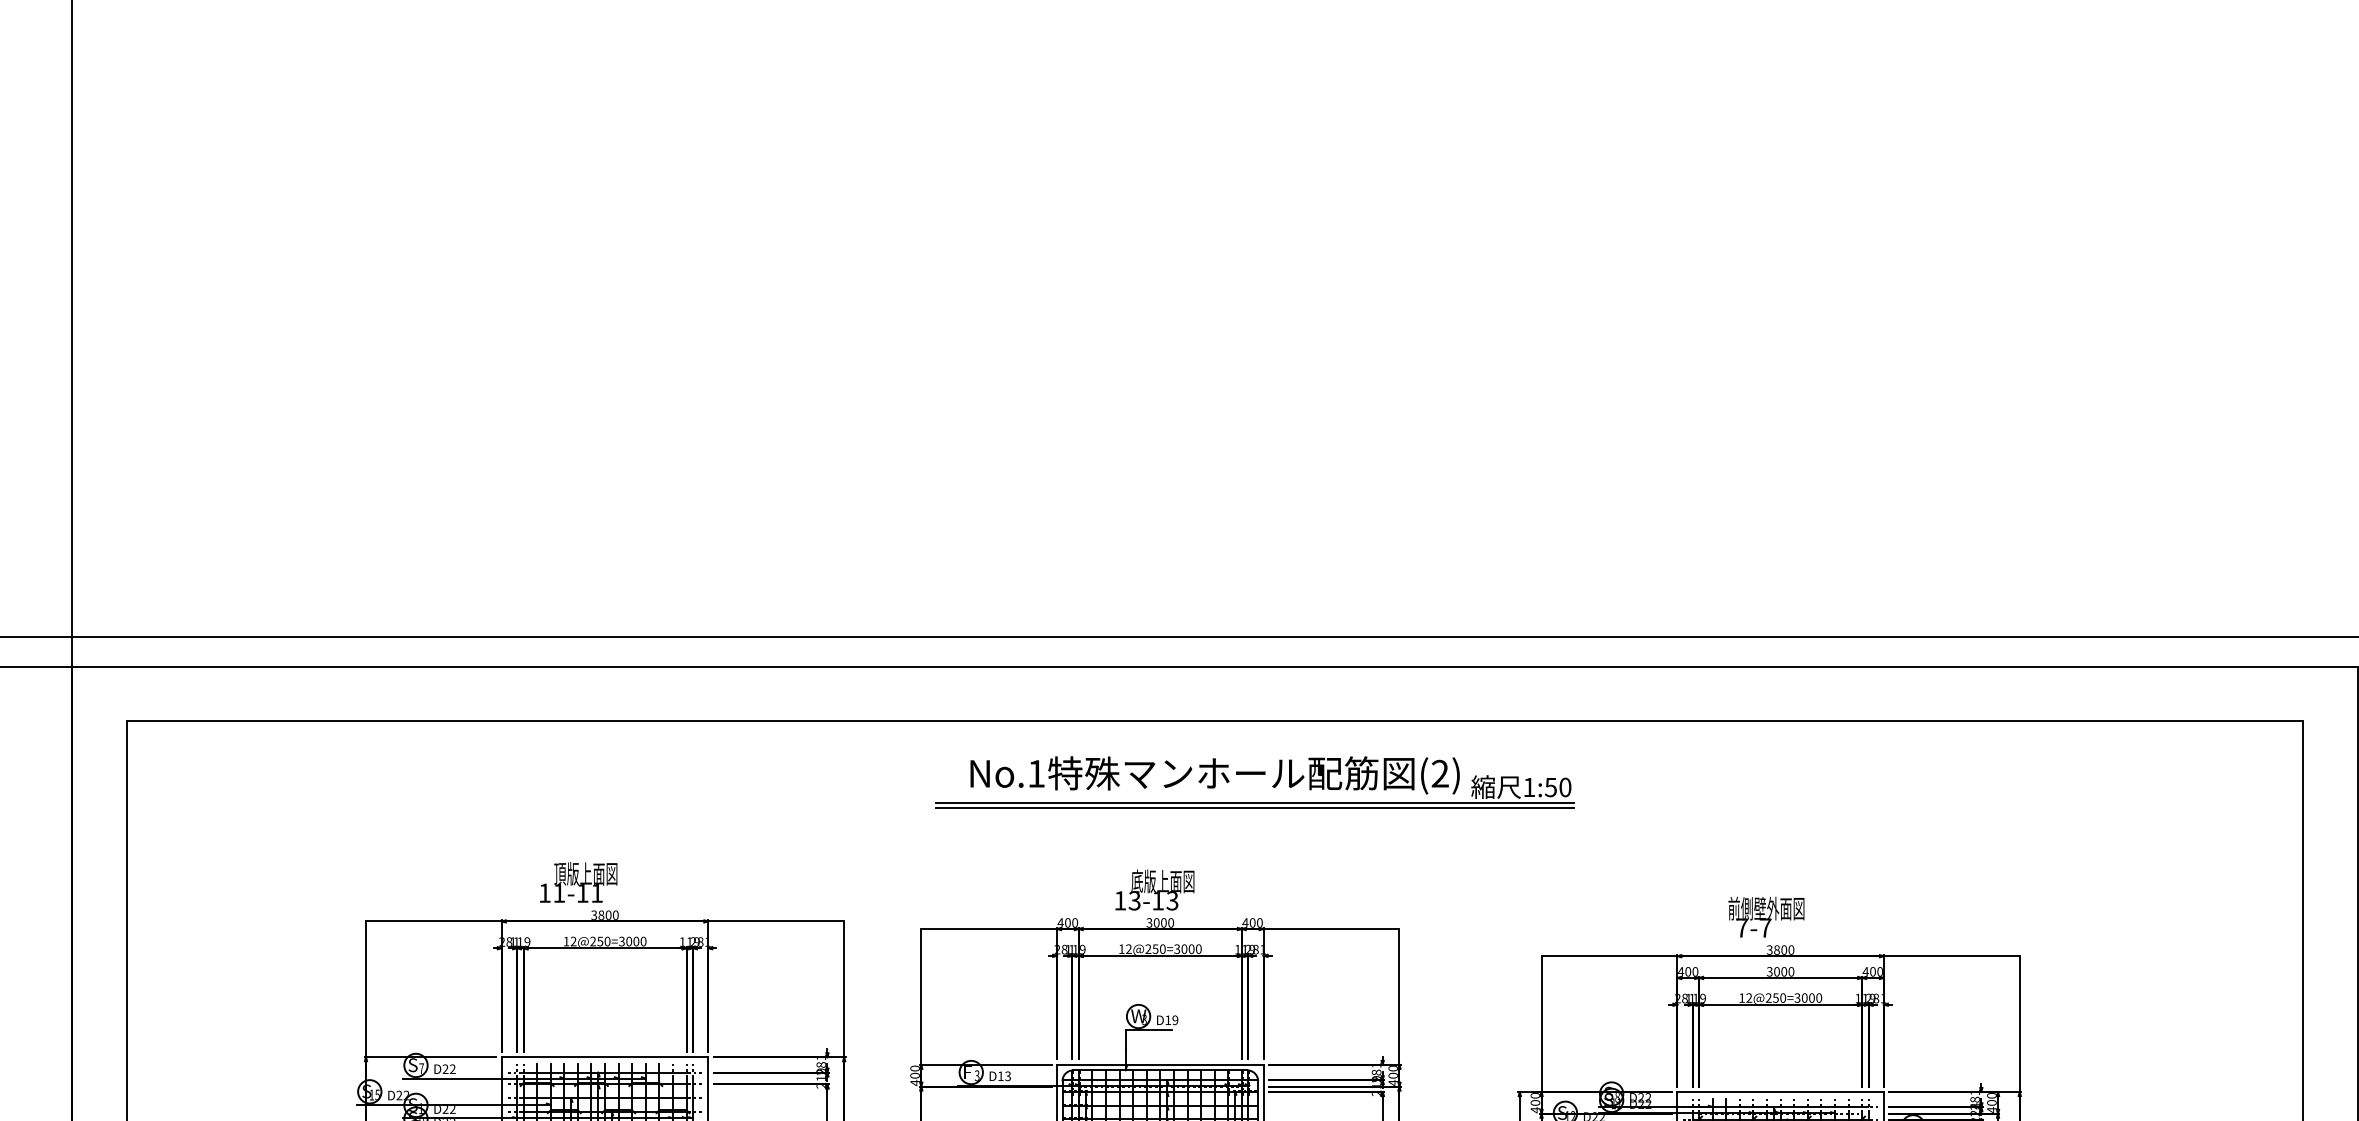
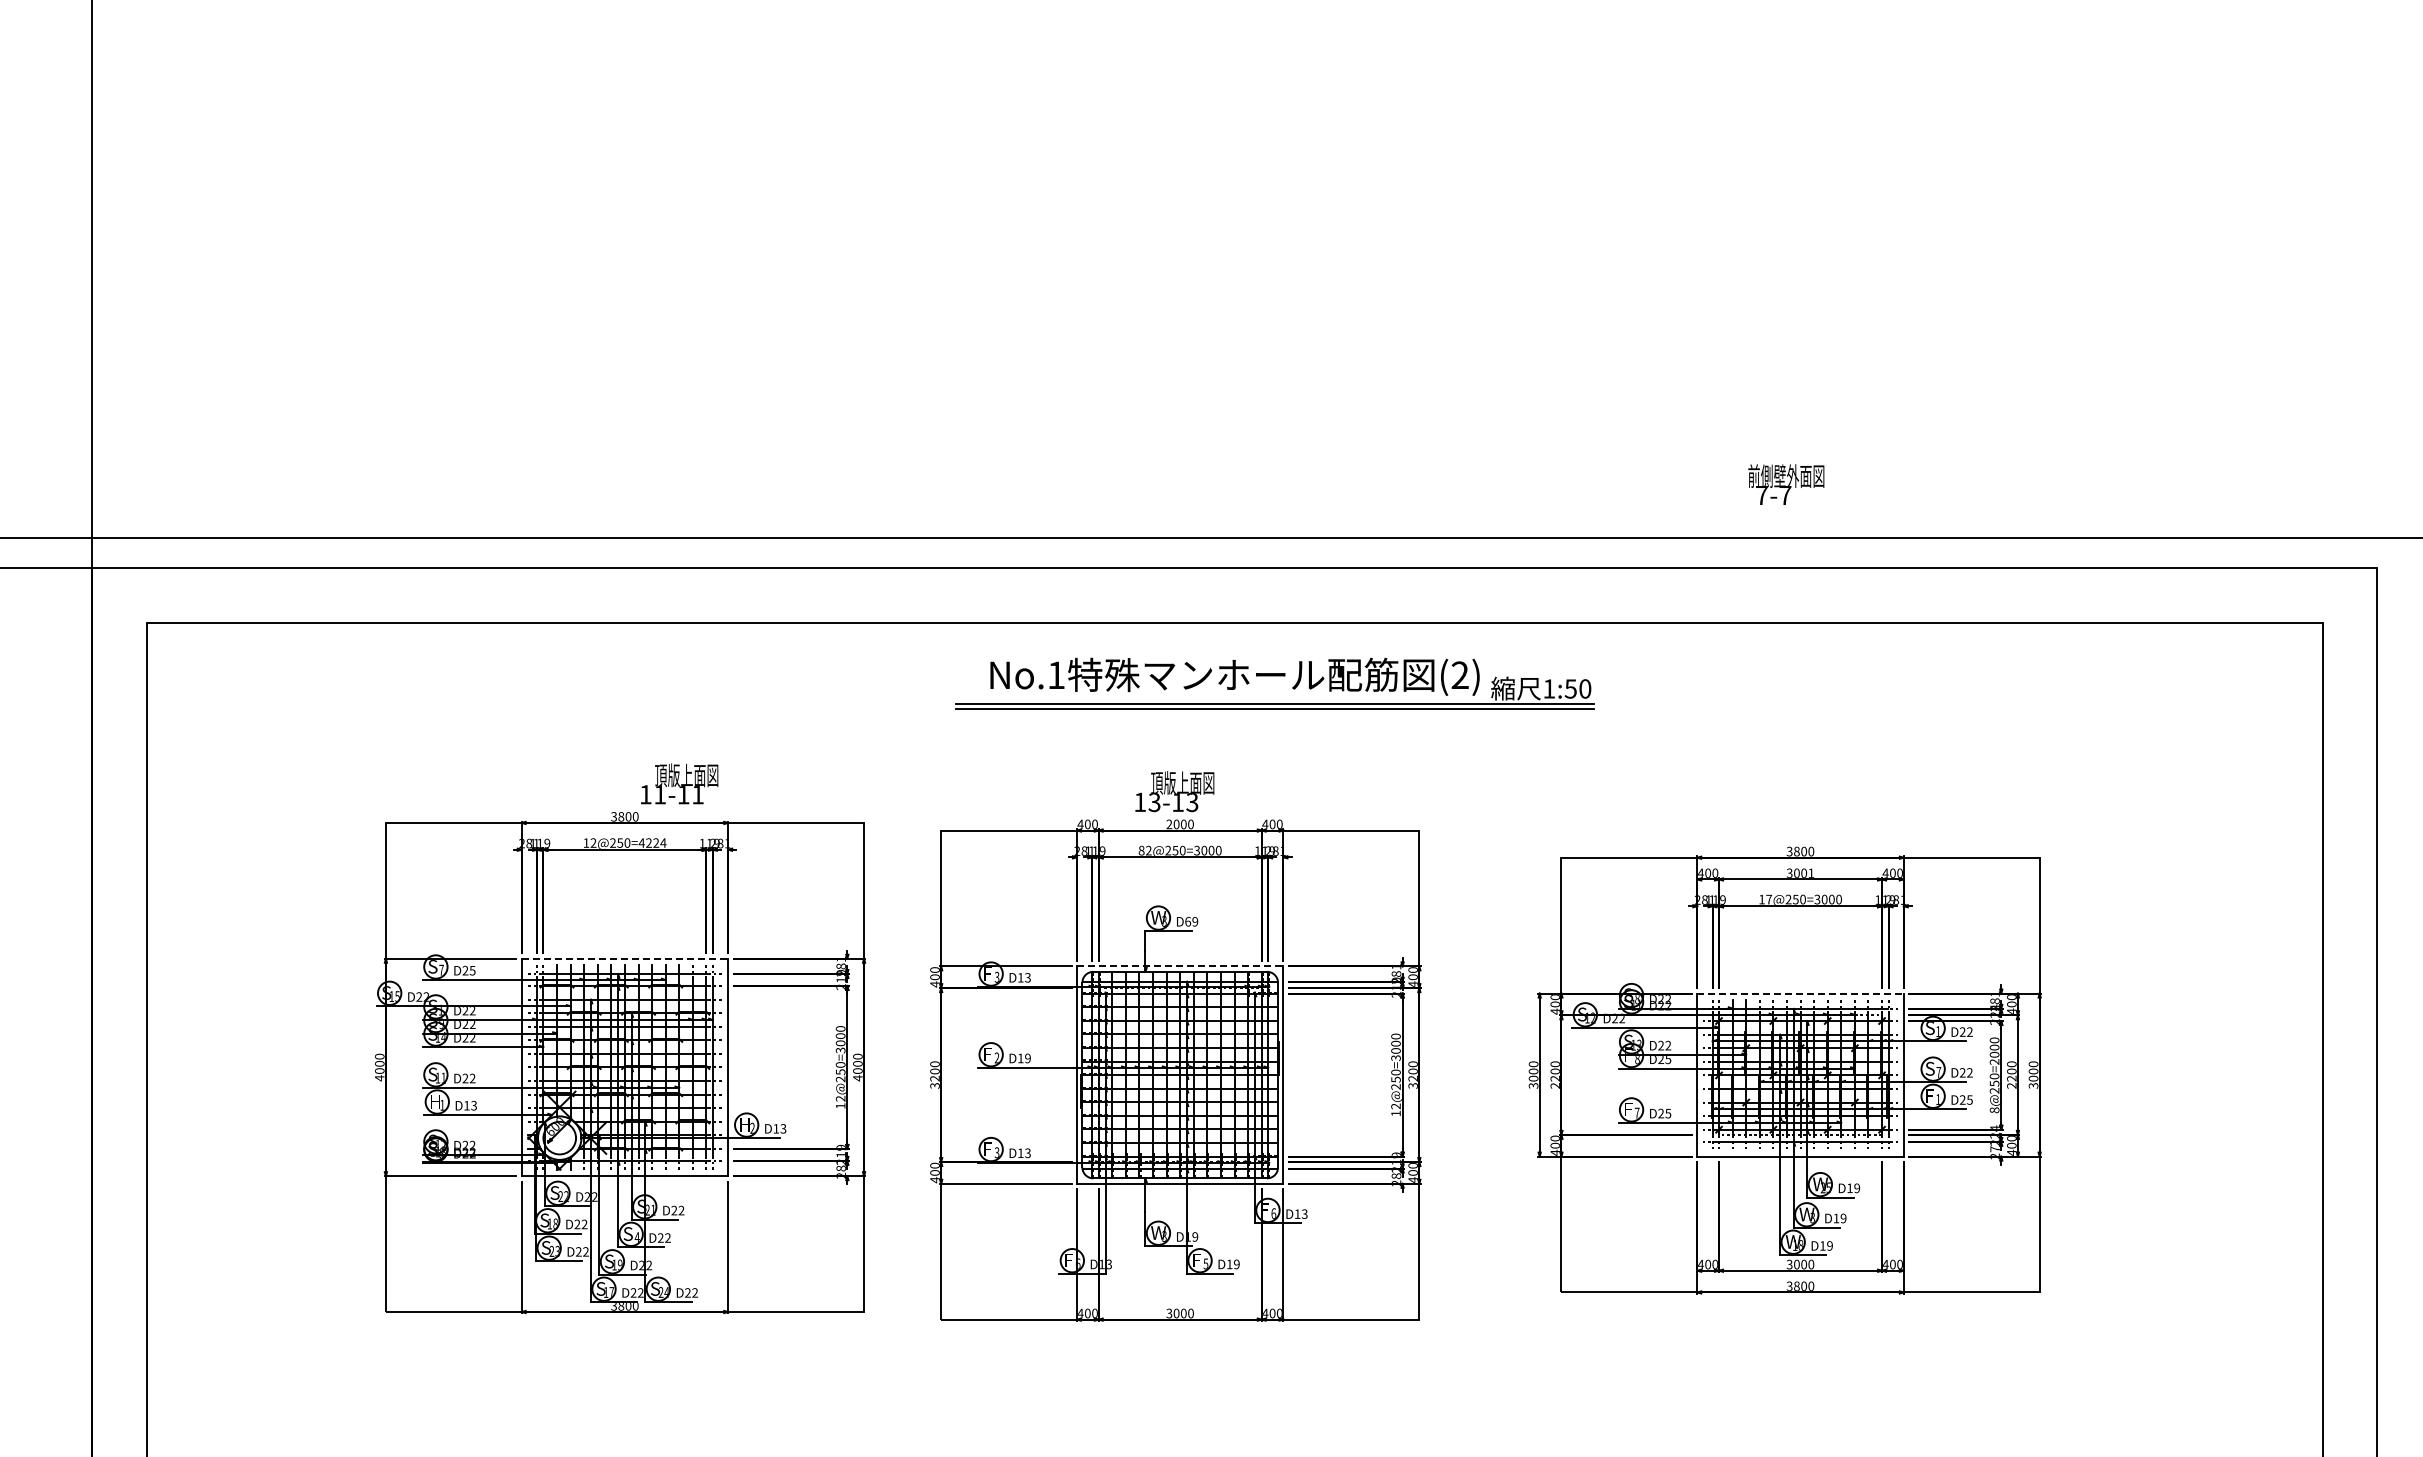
text: (1136, 880) -> (1156, 782), 底版上面図 -> 頂版上面図
text: (578, 881) -> (679, 783), moved
text: (1766, 916) -> (1786, 484), moved
text: (1149, 922) -> (1169, 824), 3000 -> 2000
text: (632, 940) -> (652, 842), 12@250=3000 -> 12@250=4224
text: (1121, 948) -> (1141, 850), 12@250=3000 -> 82@250=3000
text: (1791, 970) -> (1811, 872), 3000 -> 3001
text: (1749, 997) -> (1769, 899), 12@250=3000 -> 17@250=3000
text: (1168, 1019) -> (1188, 921), D19 -> D69
line: (605, 1056) -> (625, 958), solid -> dashed
line: (1160, 1064) -> (1180, 966), solid -> dashed
text: (452, 1068) -> (472, 970), D22 -> D25
line: (1781, 1091) -> (1801, 993), solid -> dashed

